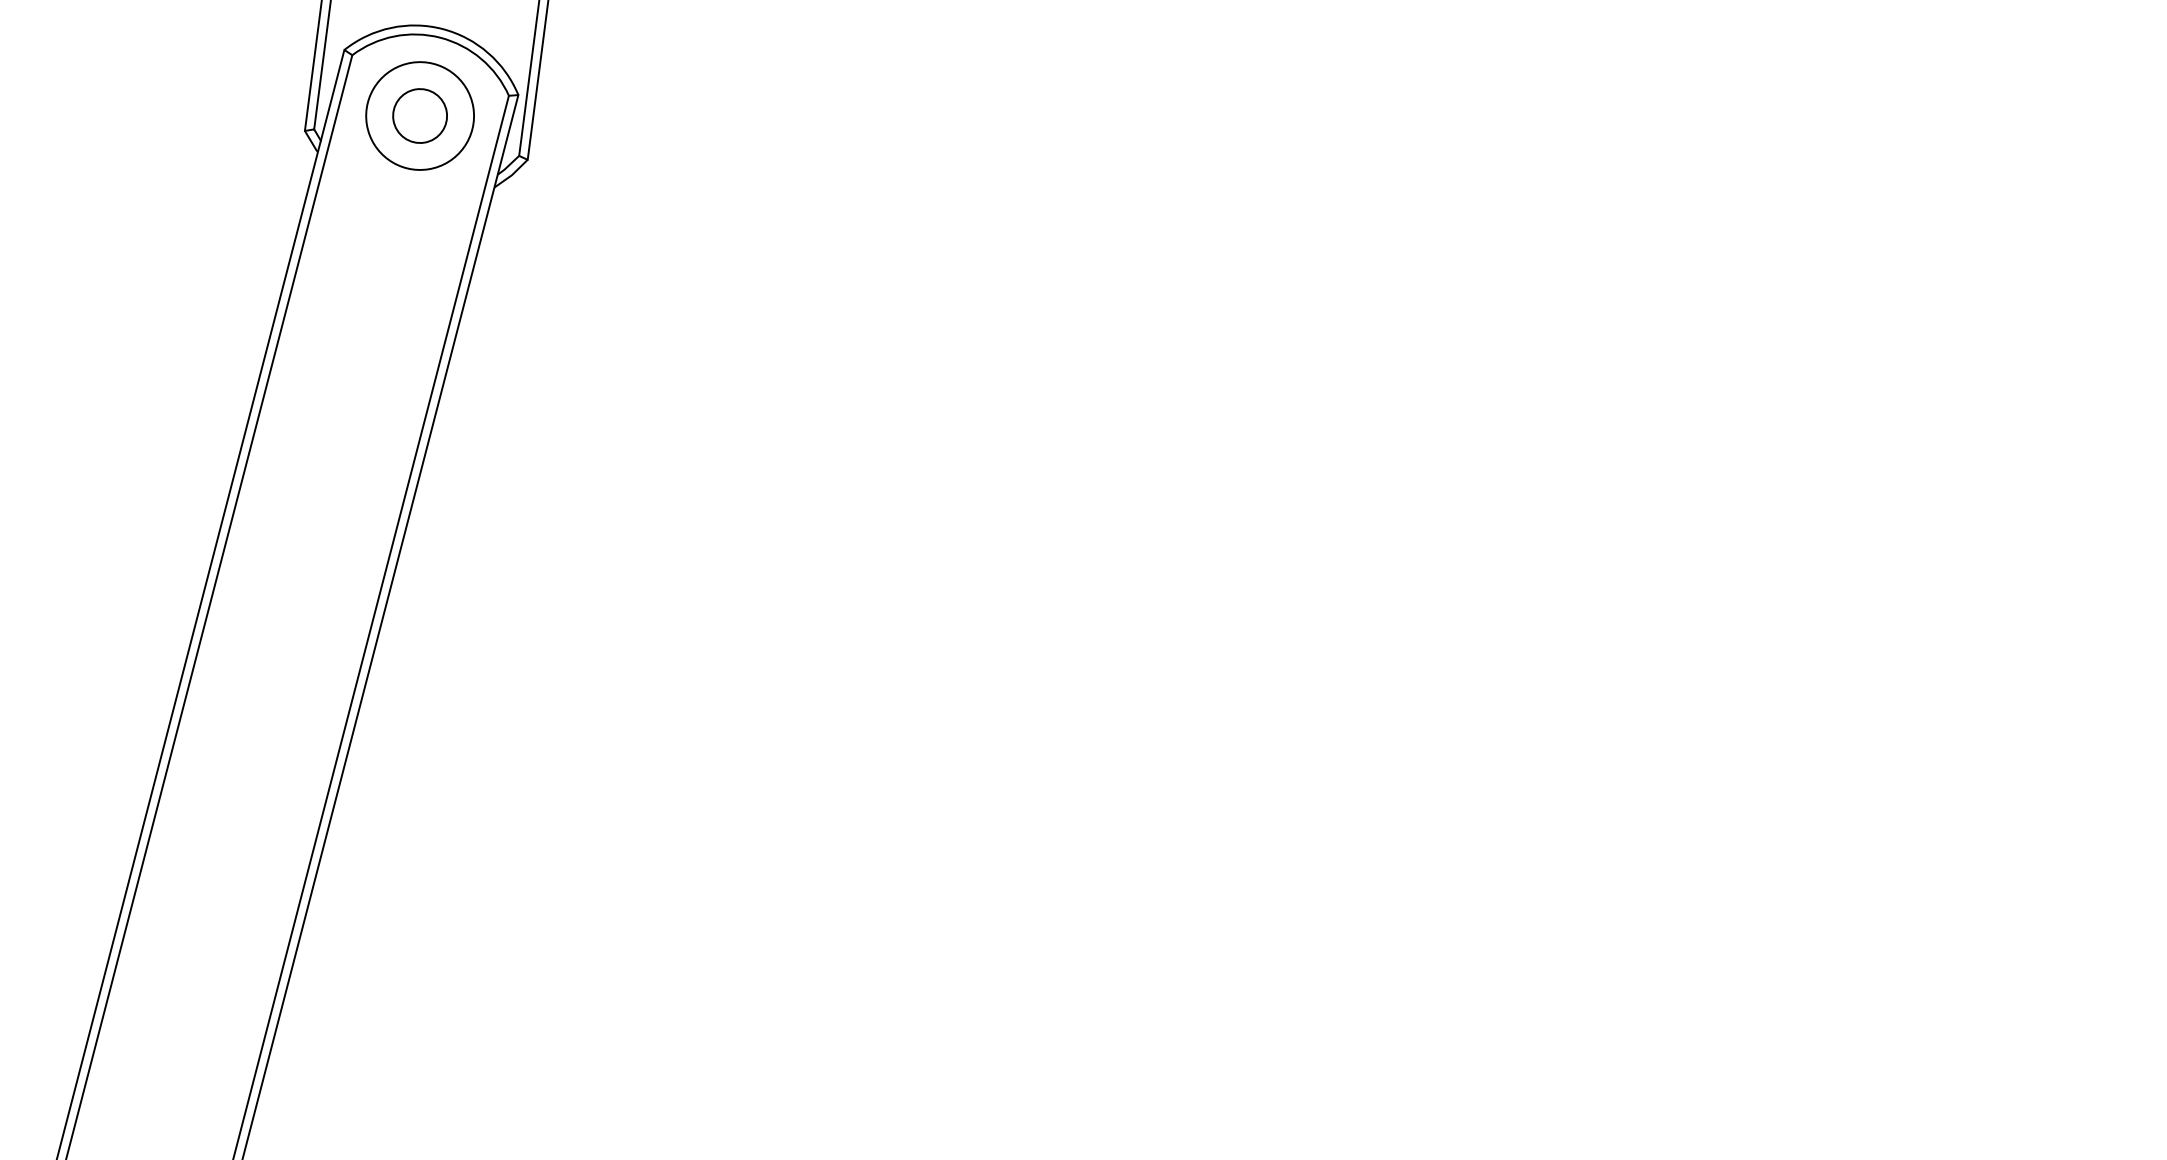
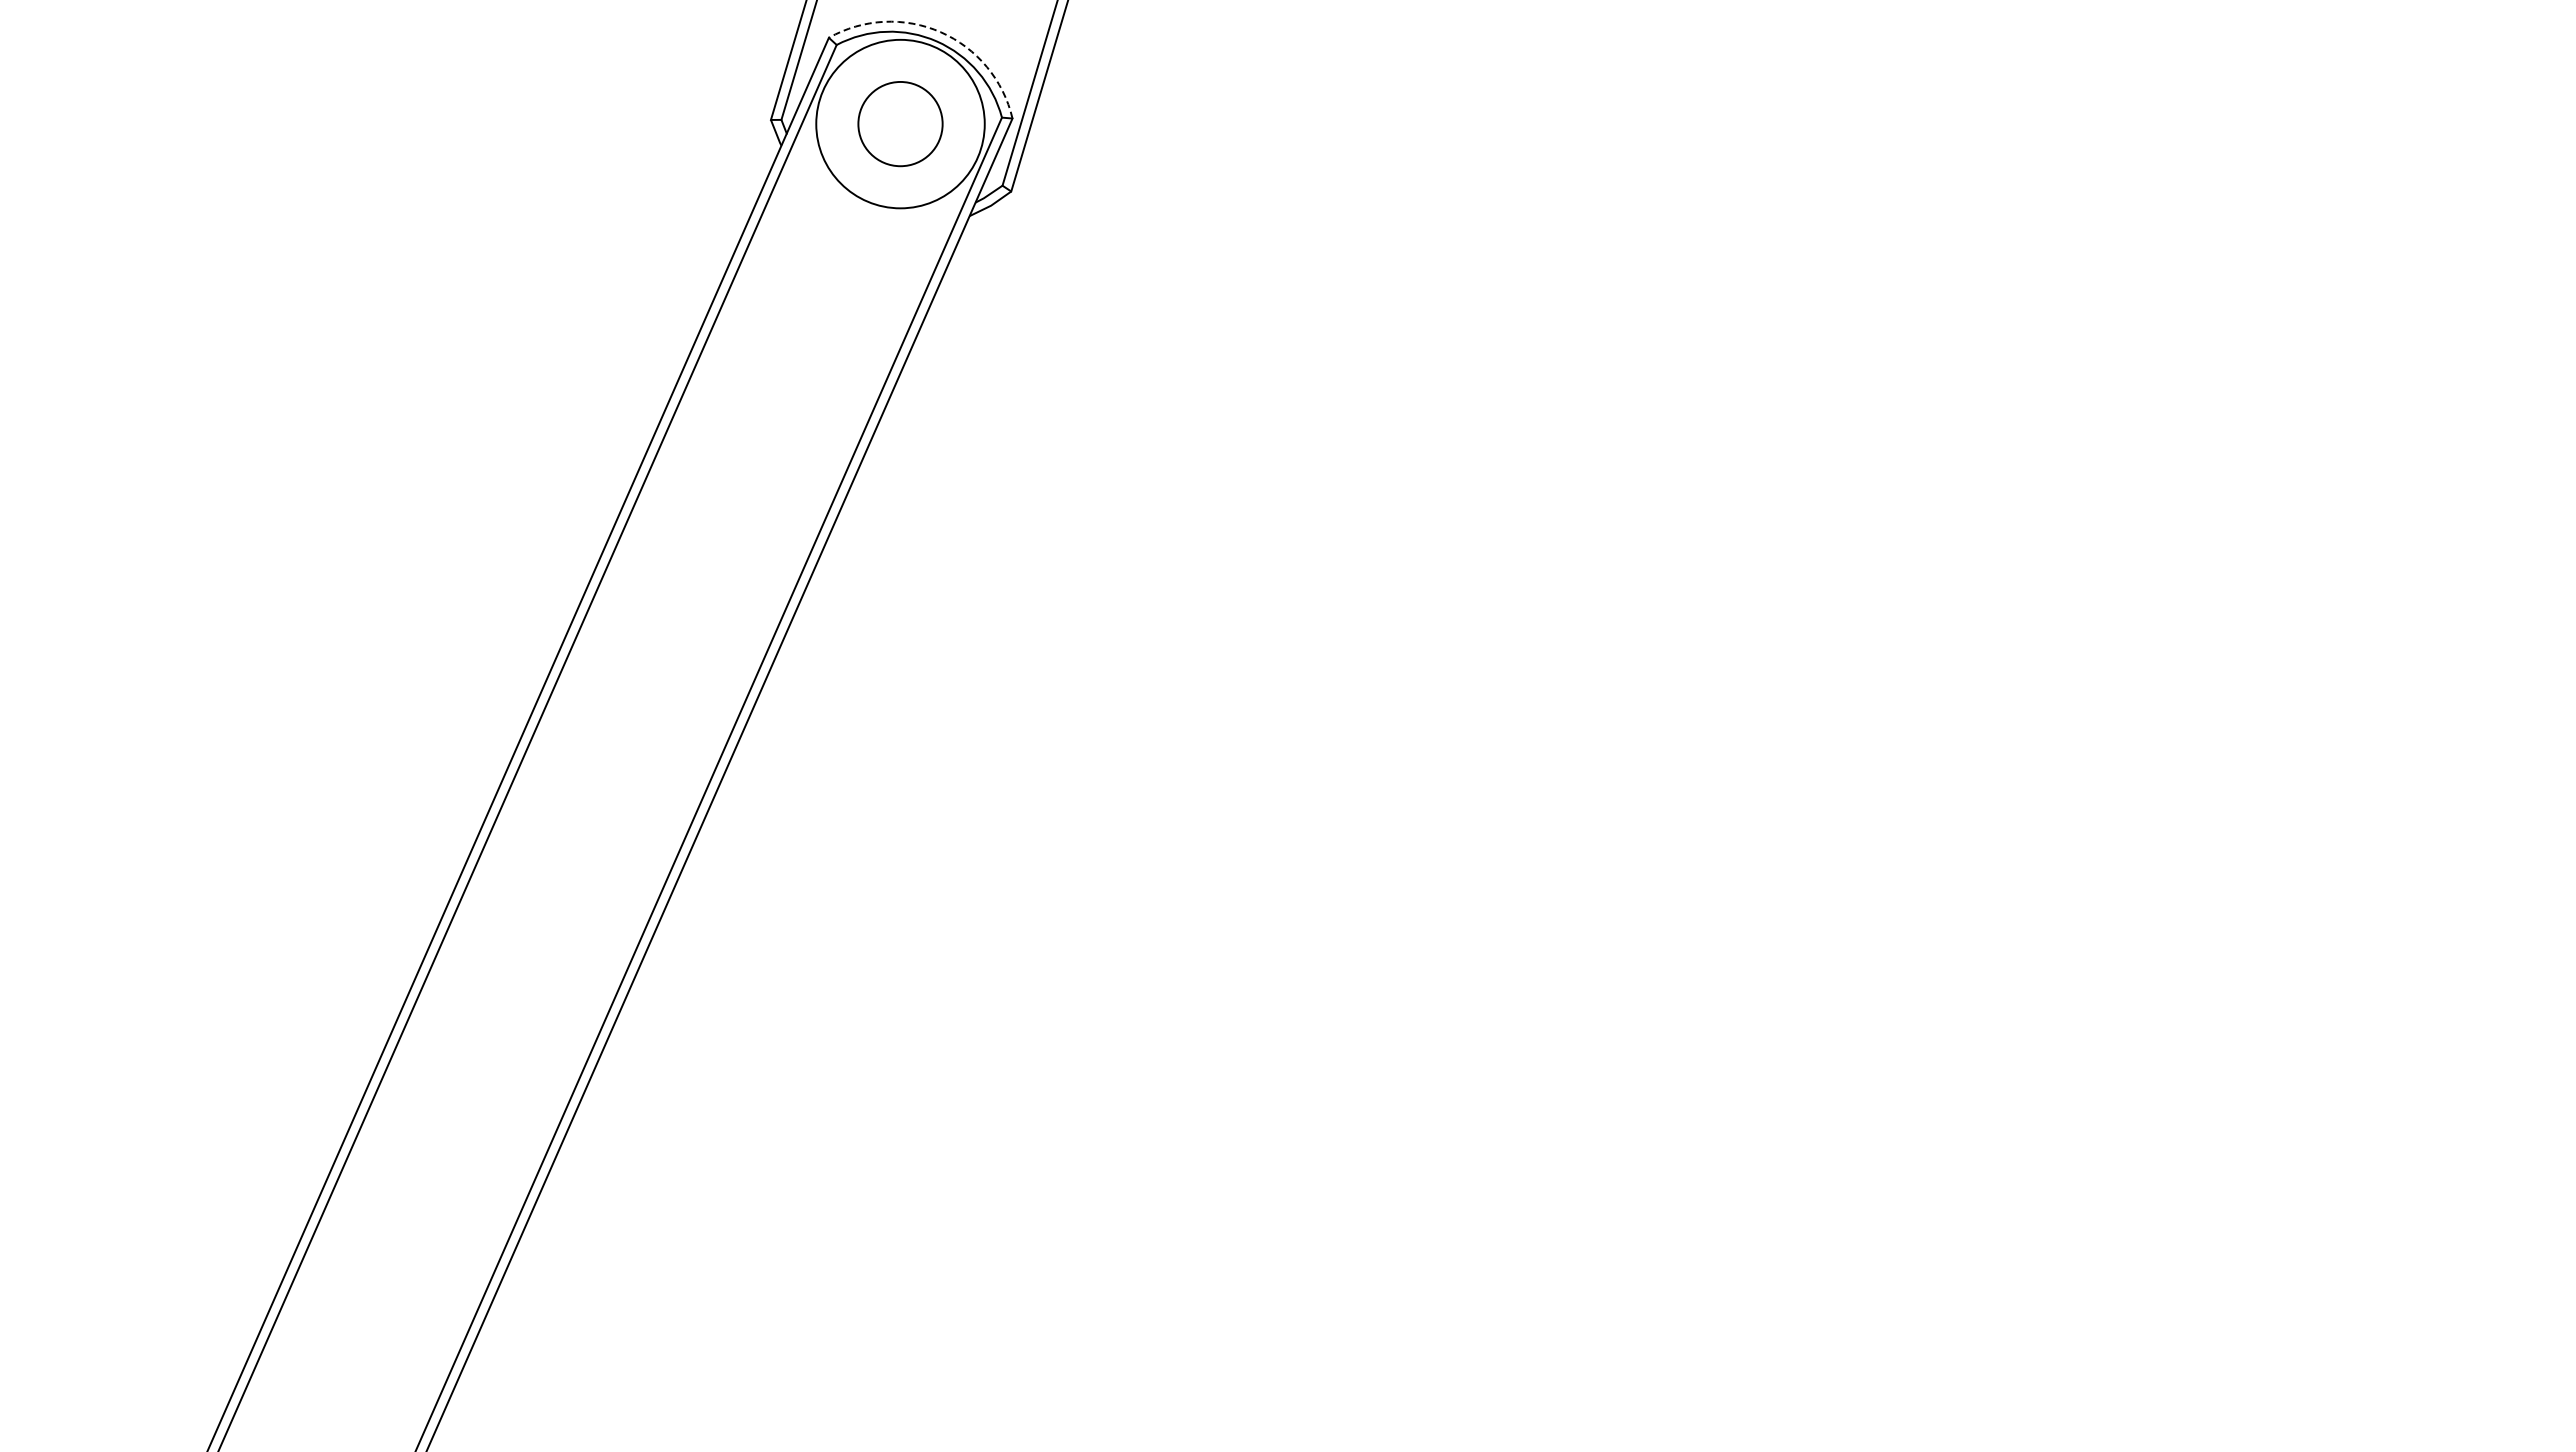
arc: (442, 29) -> (940, 32), solid -> dashed
circle: (420, 115) -> (900, 123), size x1.4
circle: (420, 116) -> (900, 124), size x1.4

